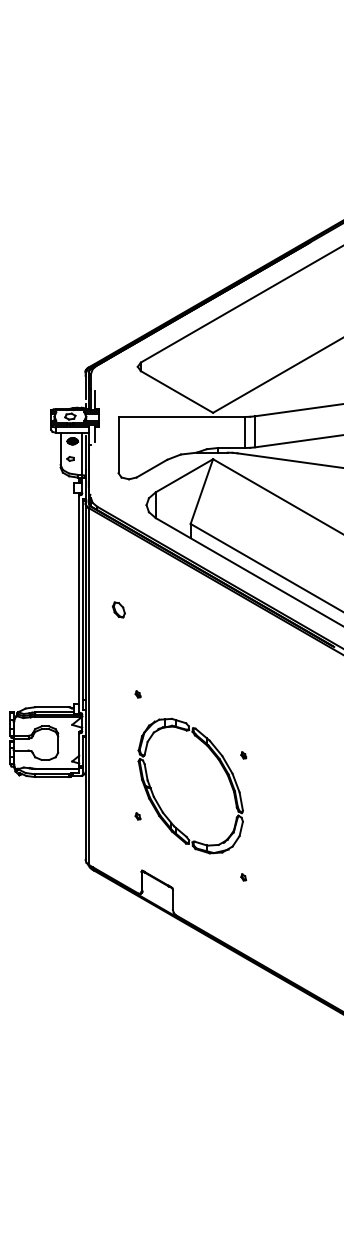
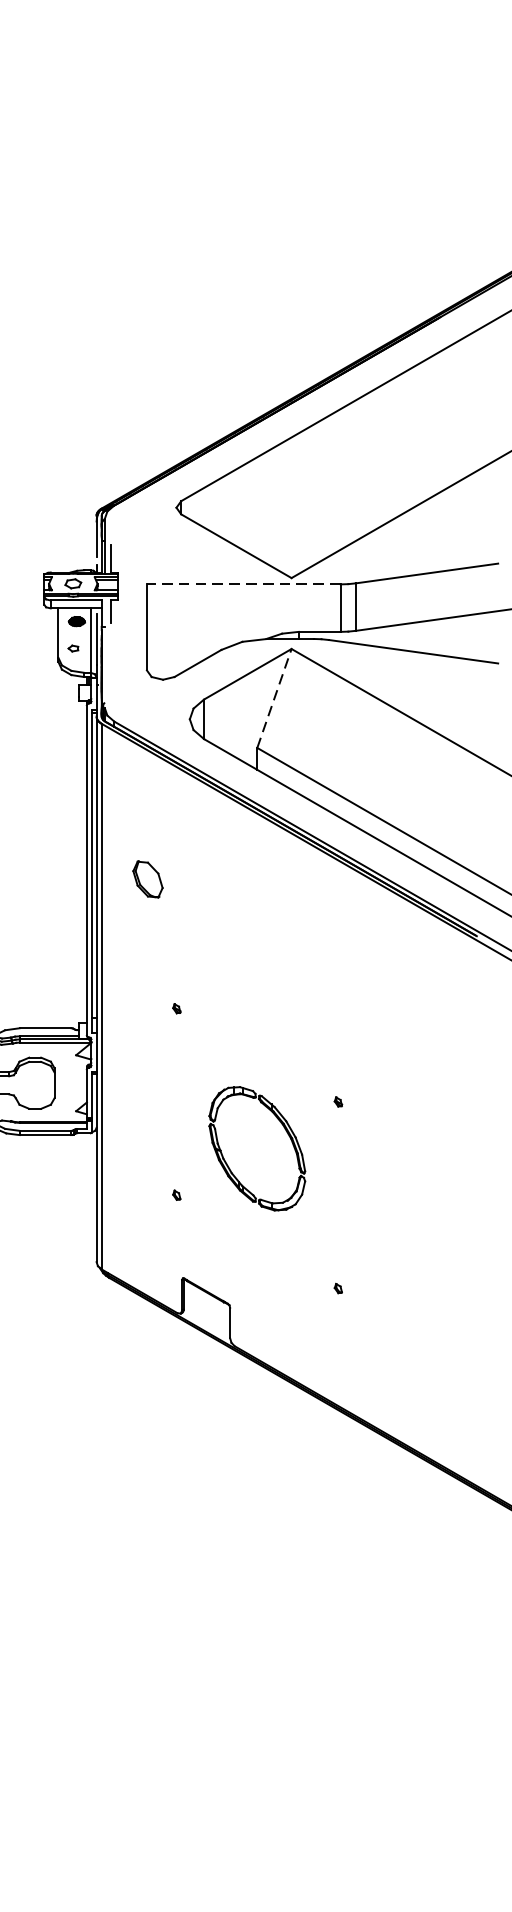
line: (181, 416) -> (243, 583), solid -> dashed
line: (202, 491) -> (275, 698), solid -> dashed
part: (118, 609) -> (146, 878), size x1.6
part: (190, 785) -> (257, 1147), size x0.6

